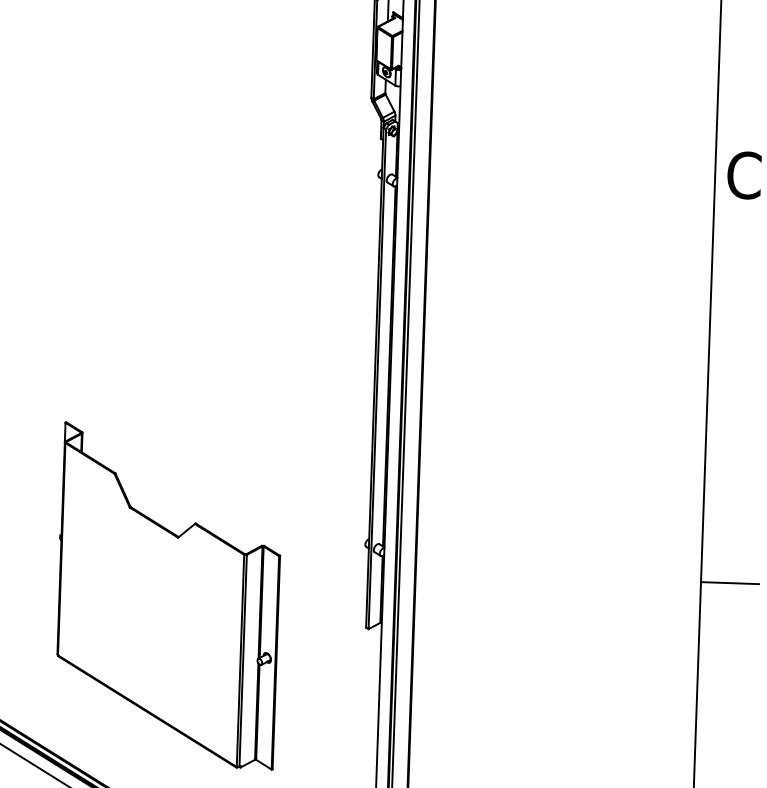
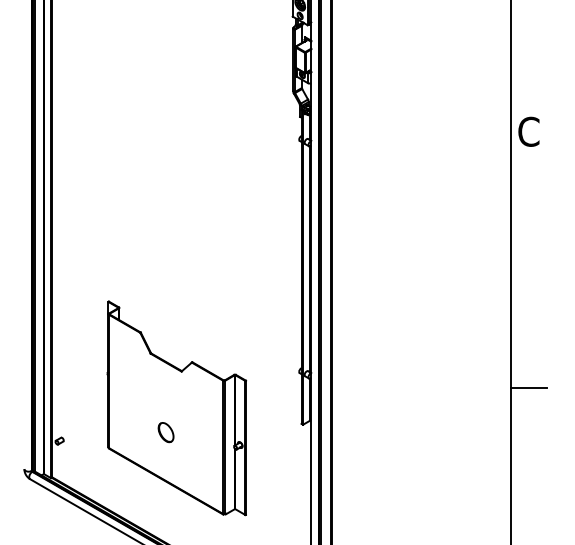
part: (149, 633) -> (165, 432), added

